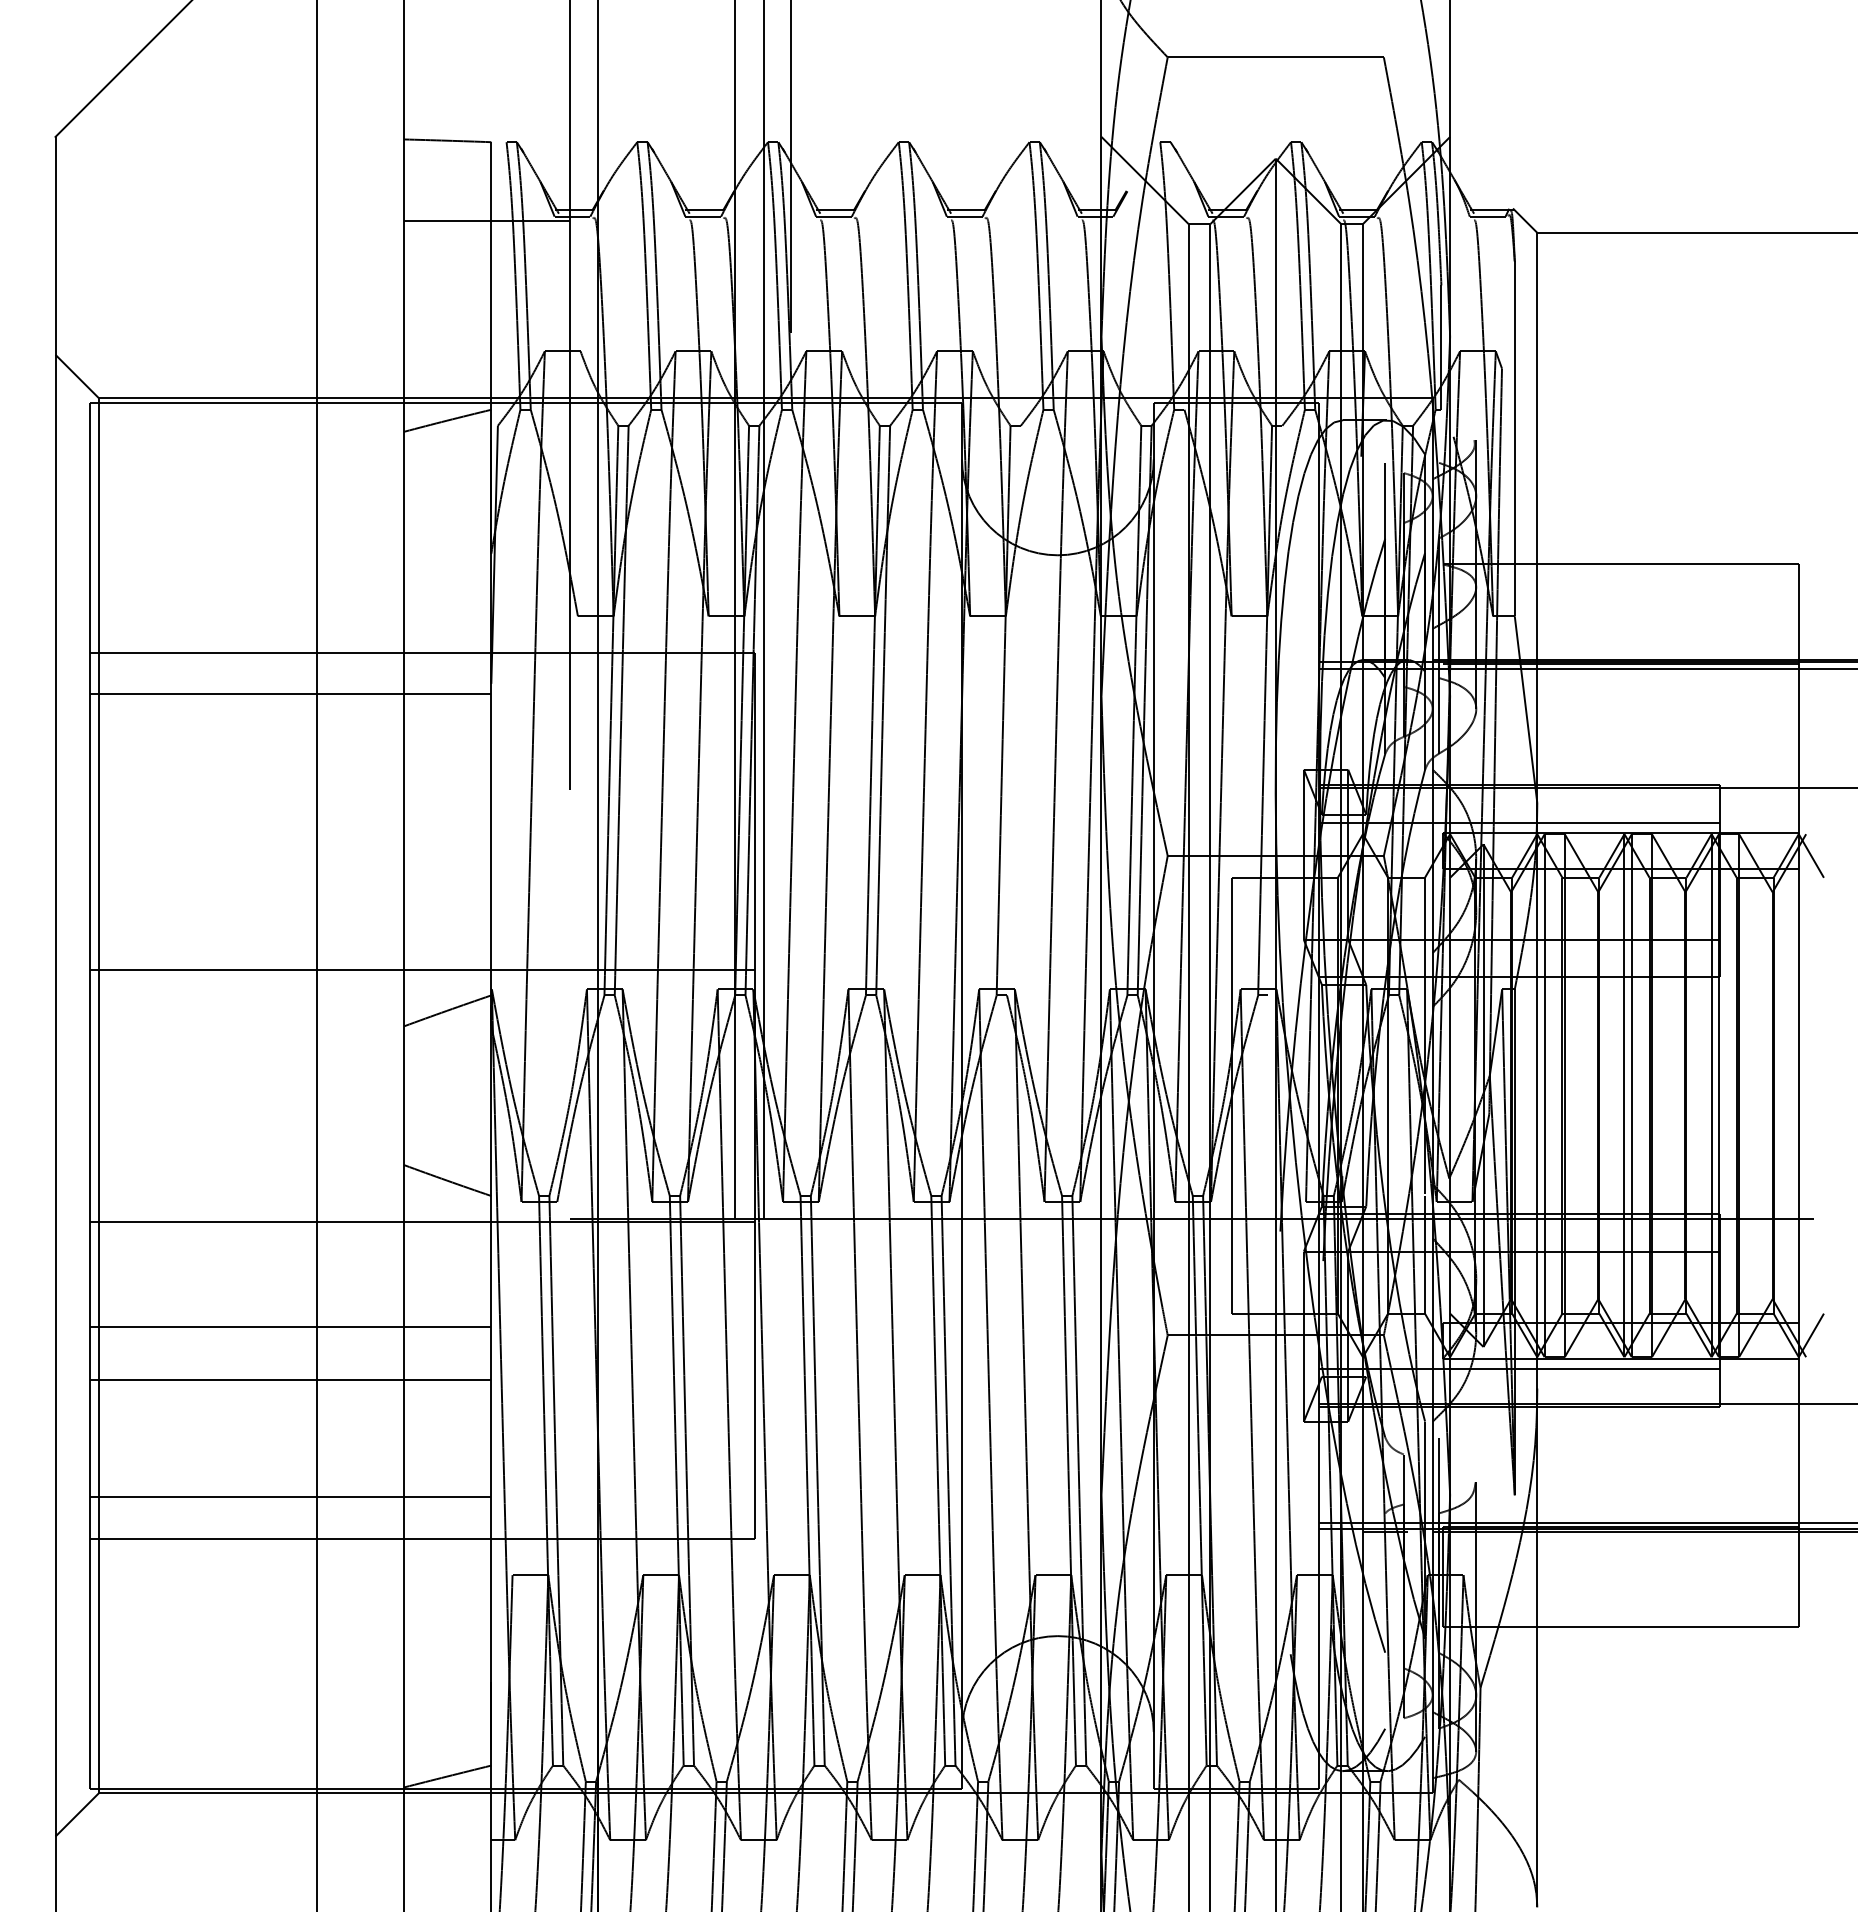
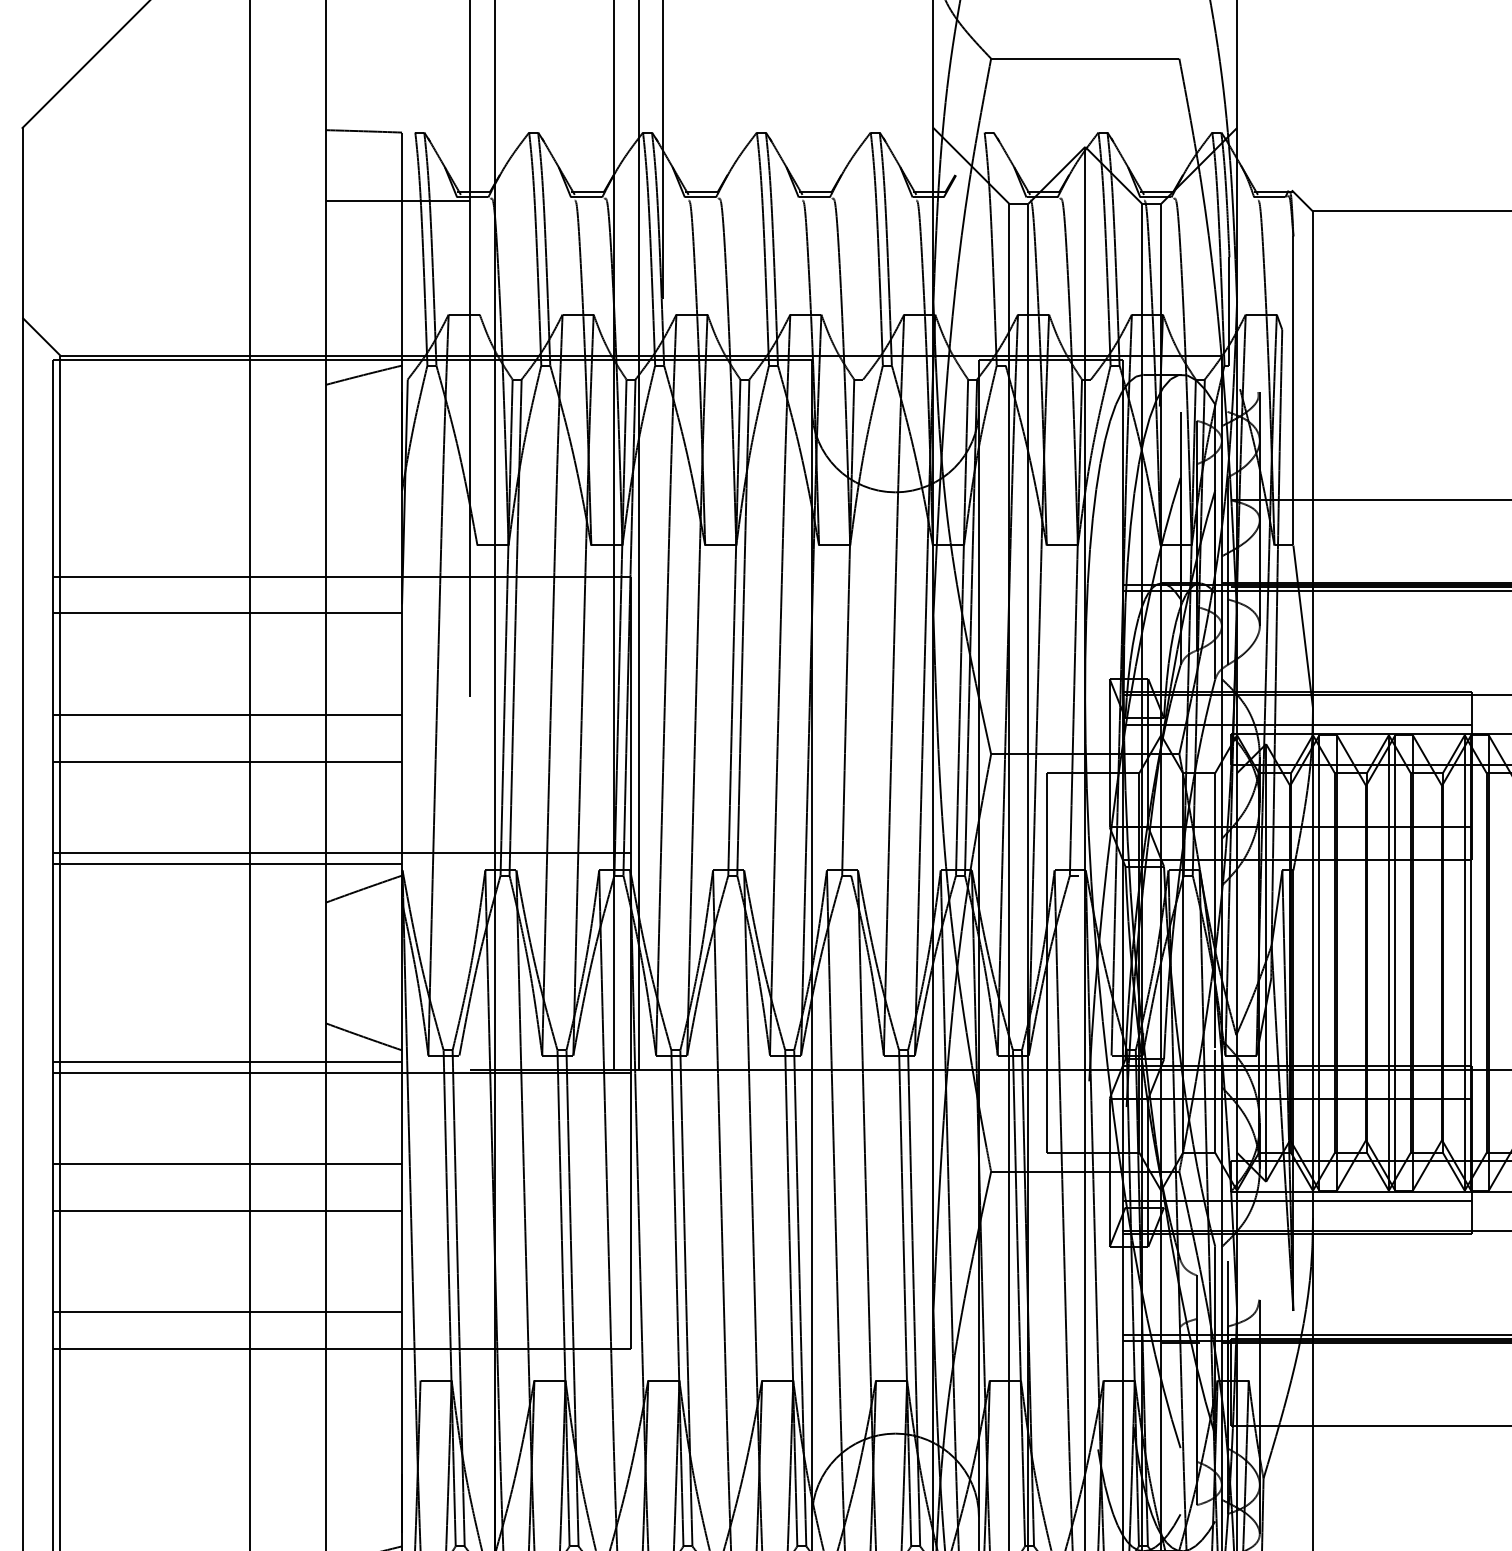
line: (290, 811) -> (227, 715), added
line: (290, 864) -> (227, 761), added
line: (290, 981) -> (227, 863), added
line: (290, 1209) -> (227, 1062), added

